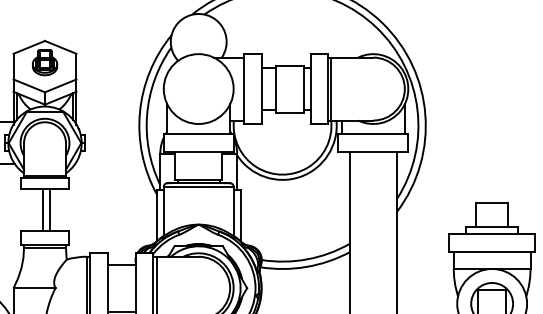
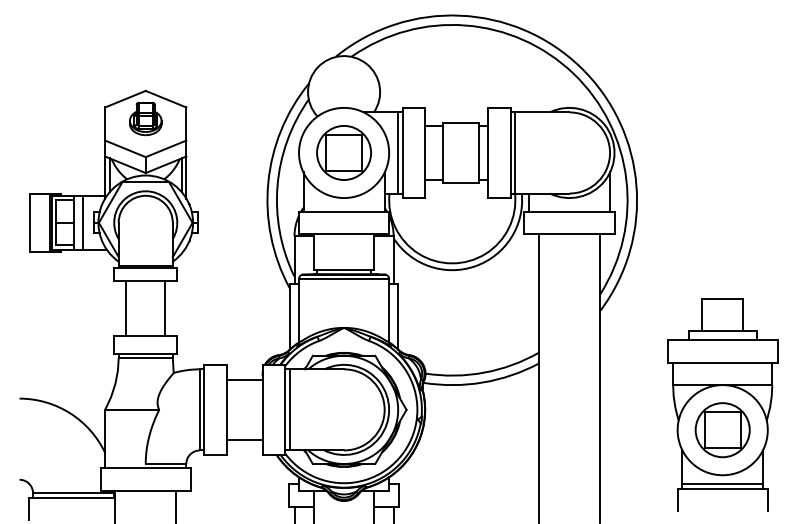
part: (198, 88) -> (343, 152), added
line: (240, 88) -> (398, 152), added
line: (43, 209) -> (165, 308), moved
line: (50, 209) -> (126, 308), moved

